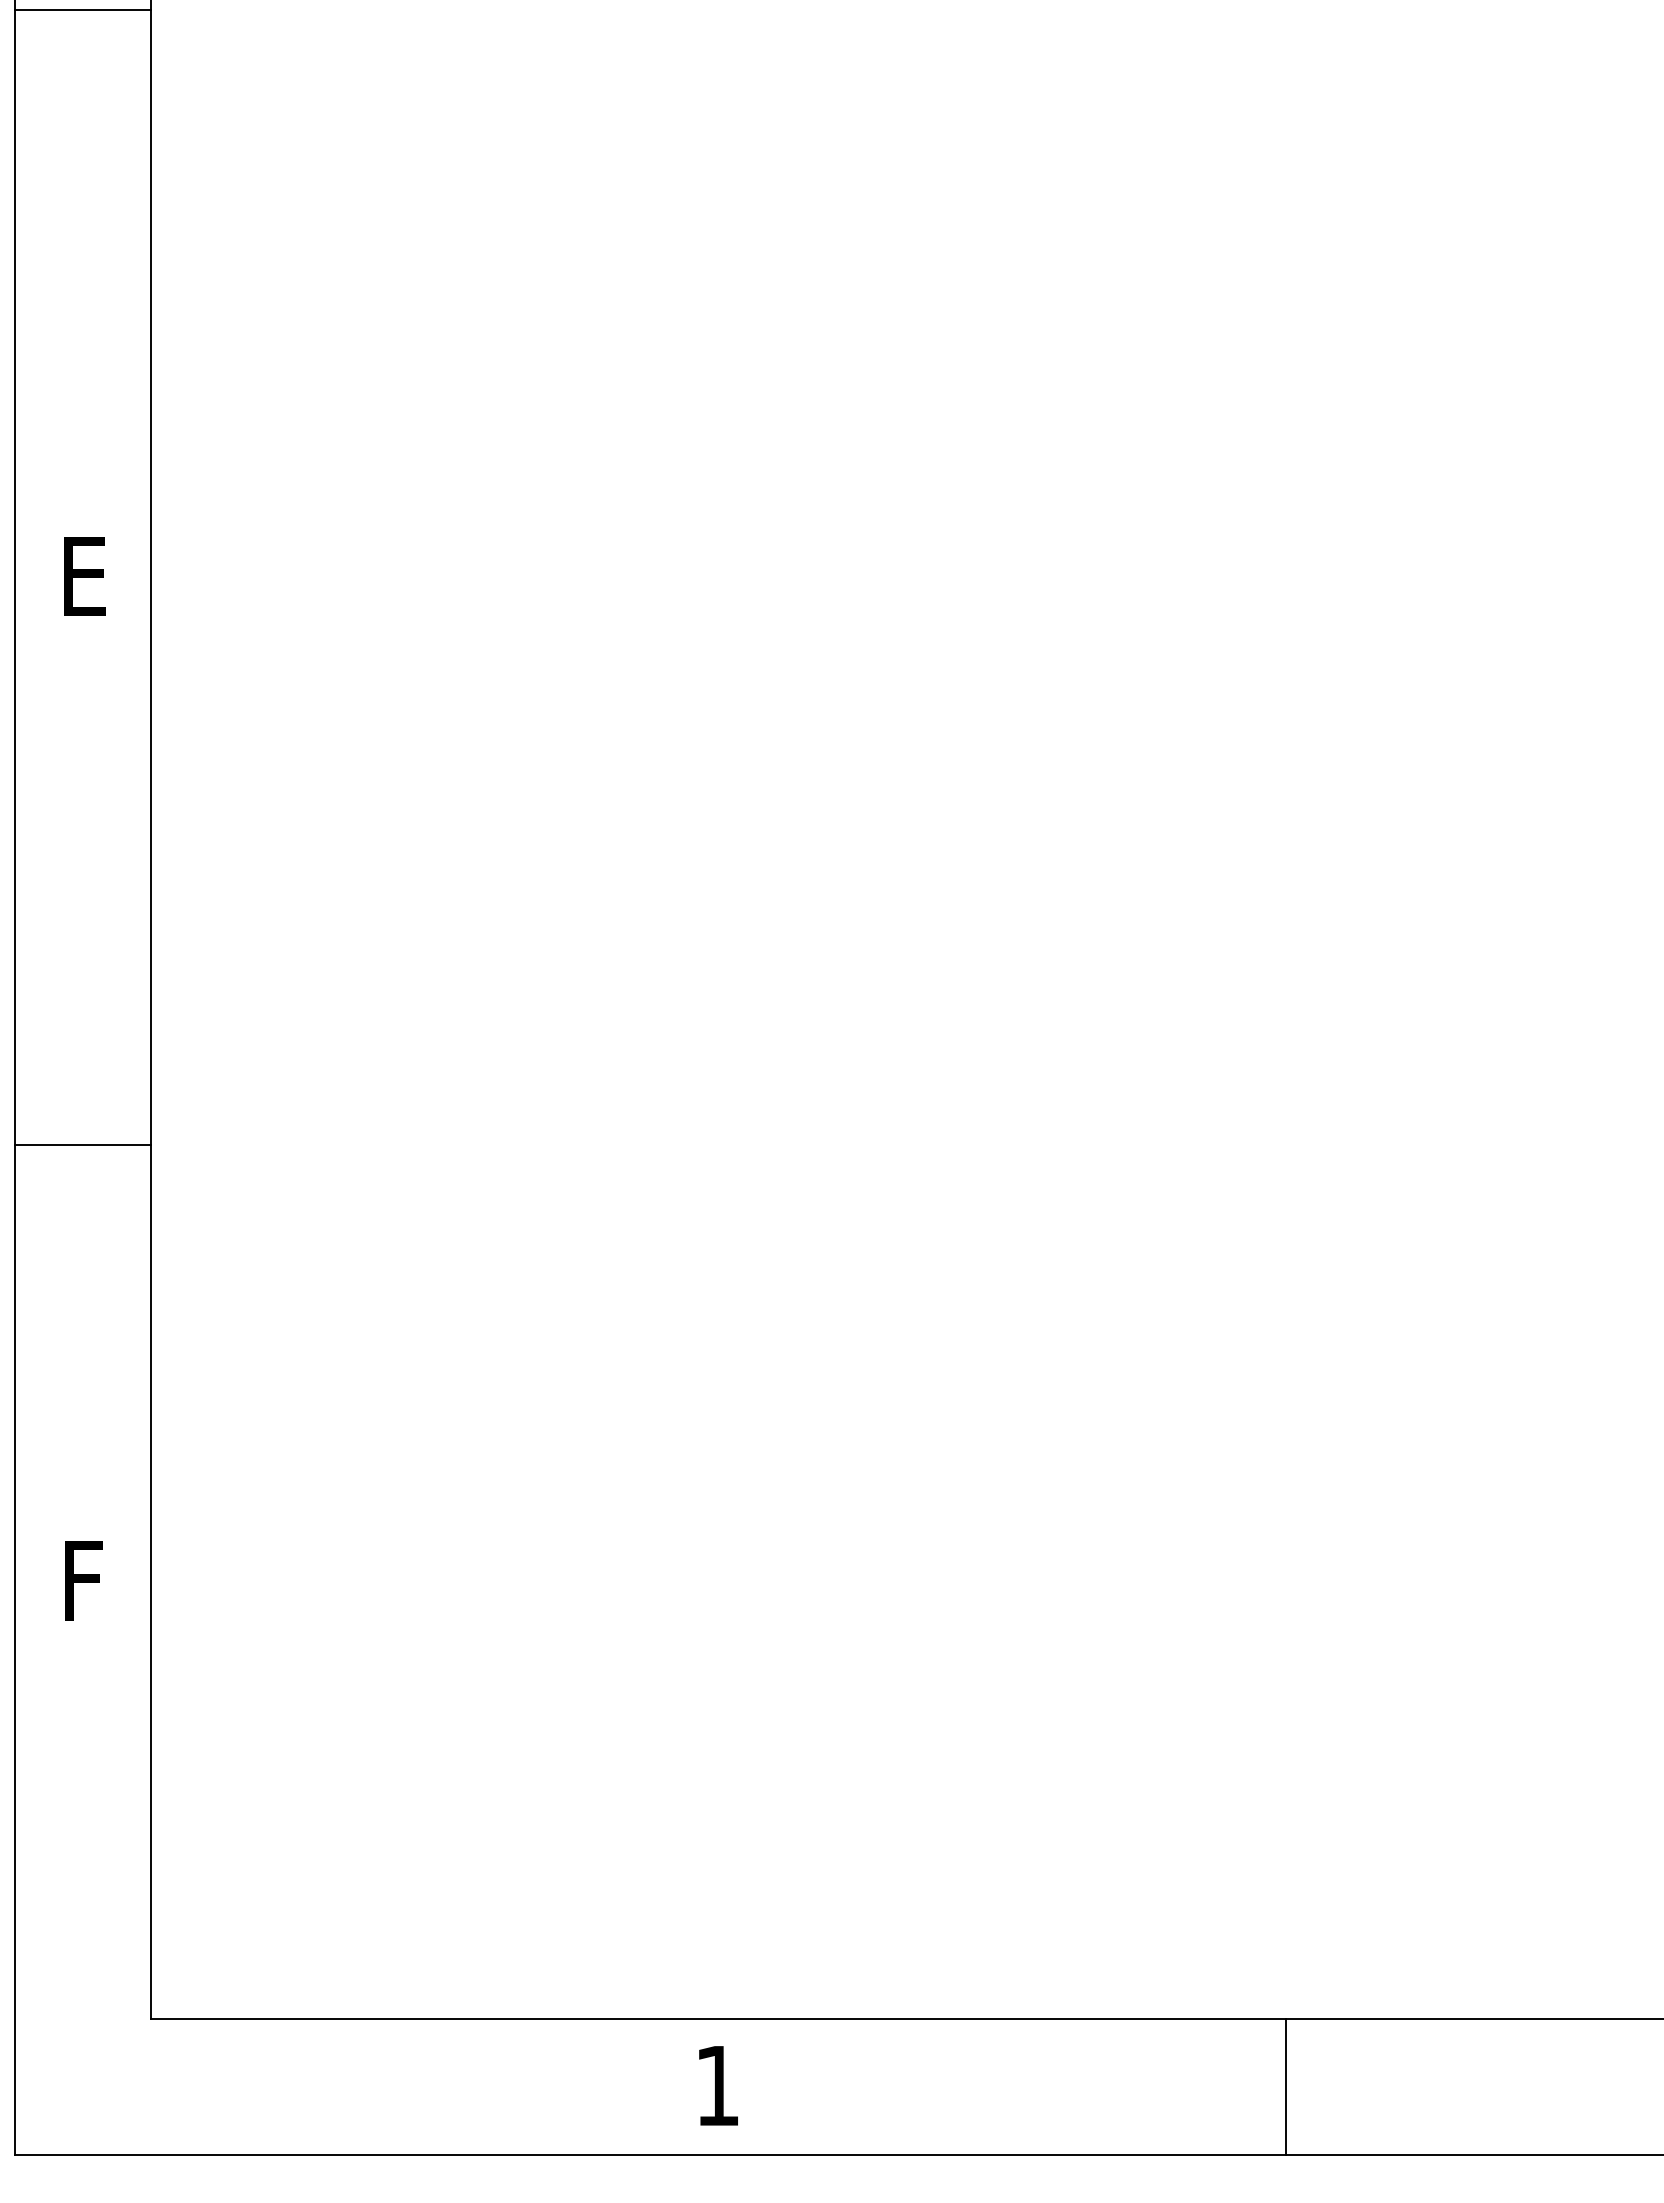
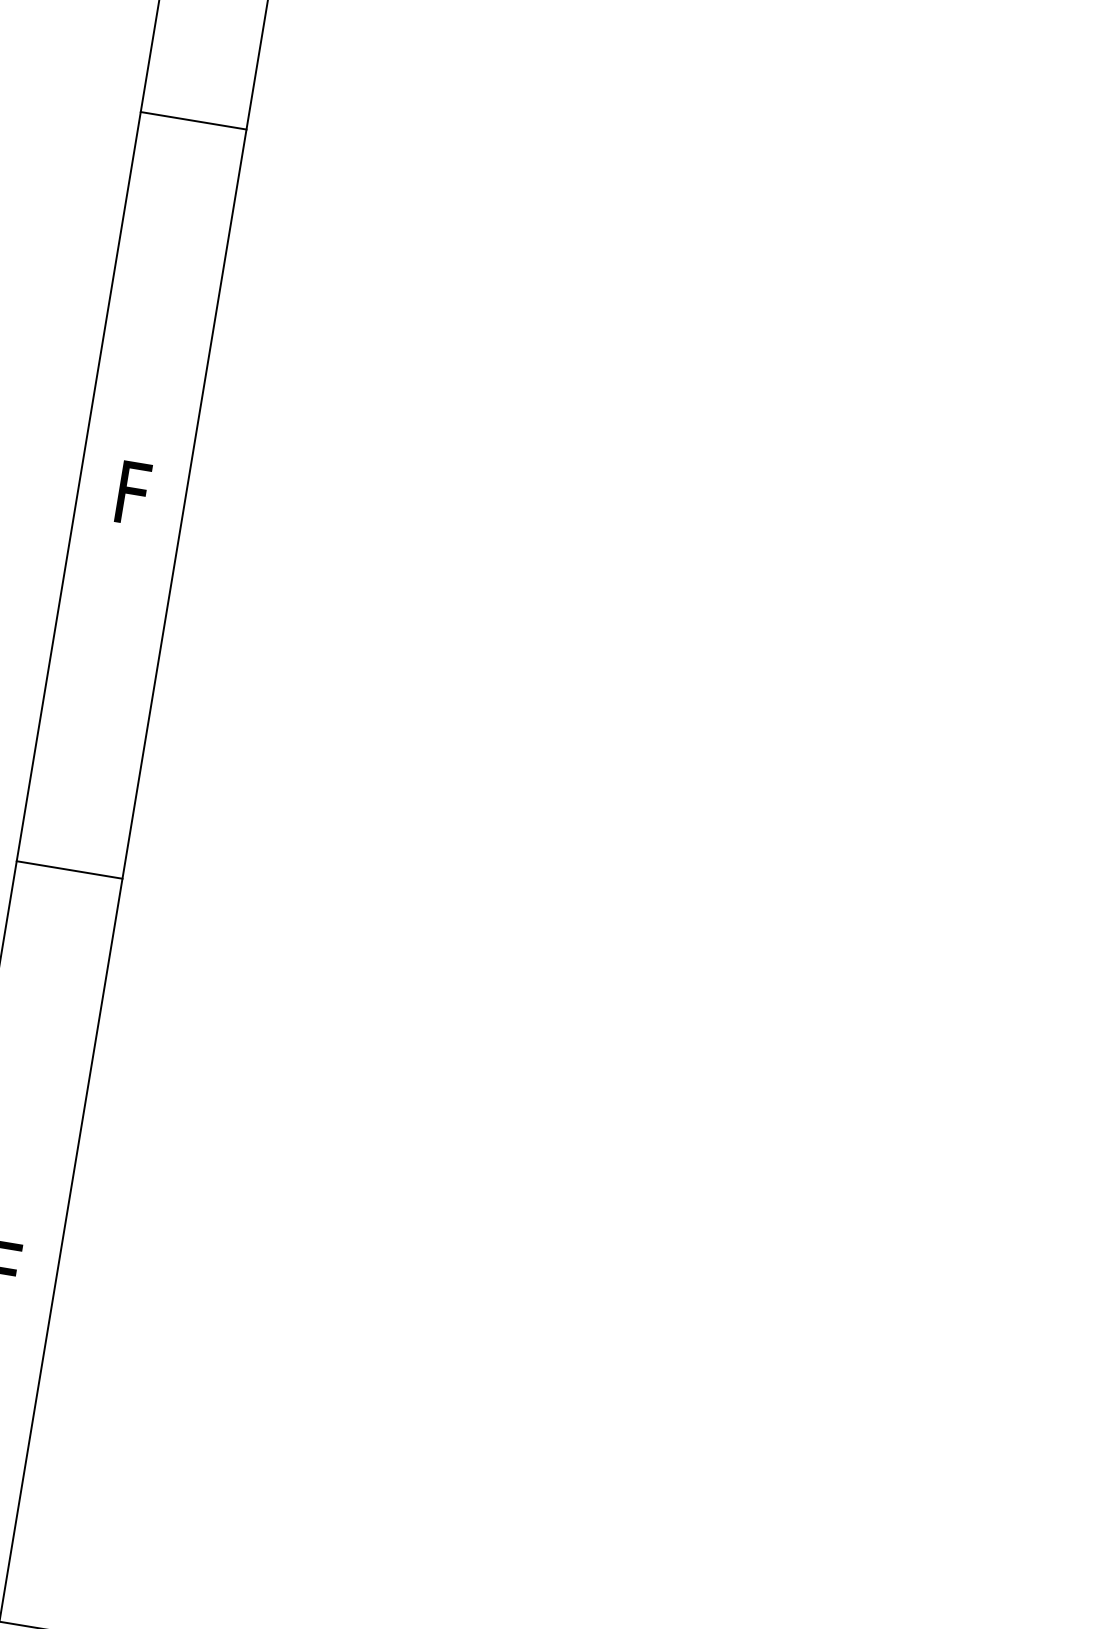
line: (83, 9) -> (193, 120), moved
text: (84, 576) -> (133, 493), E -> F
line: (83, 1144) -> (69, 869), moved

